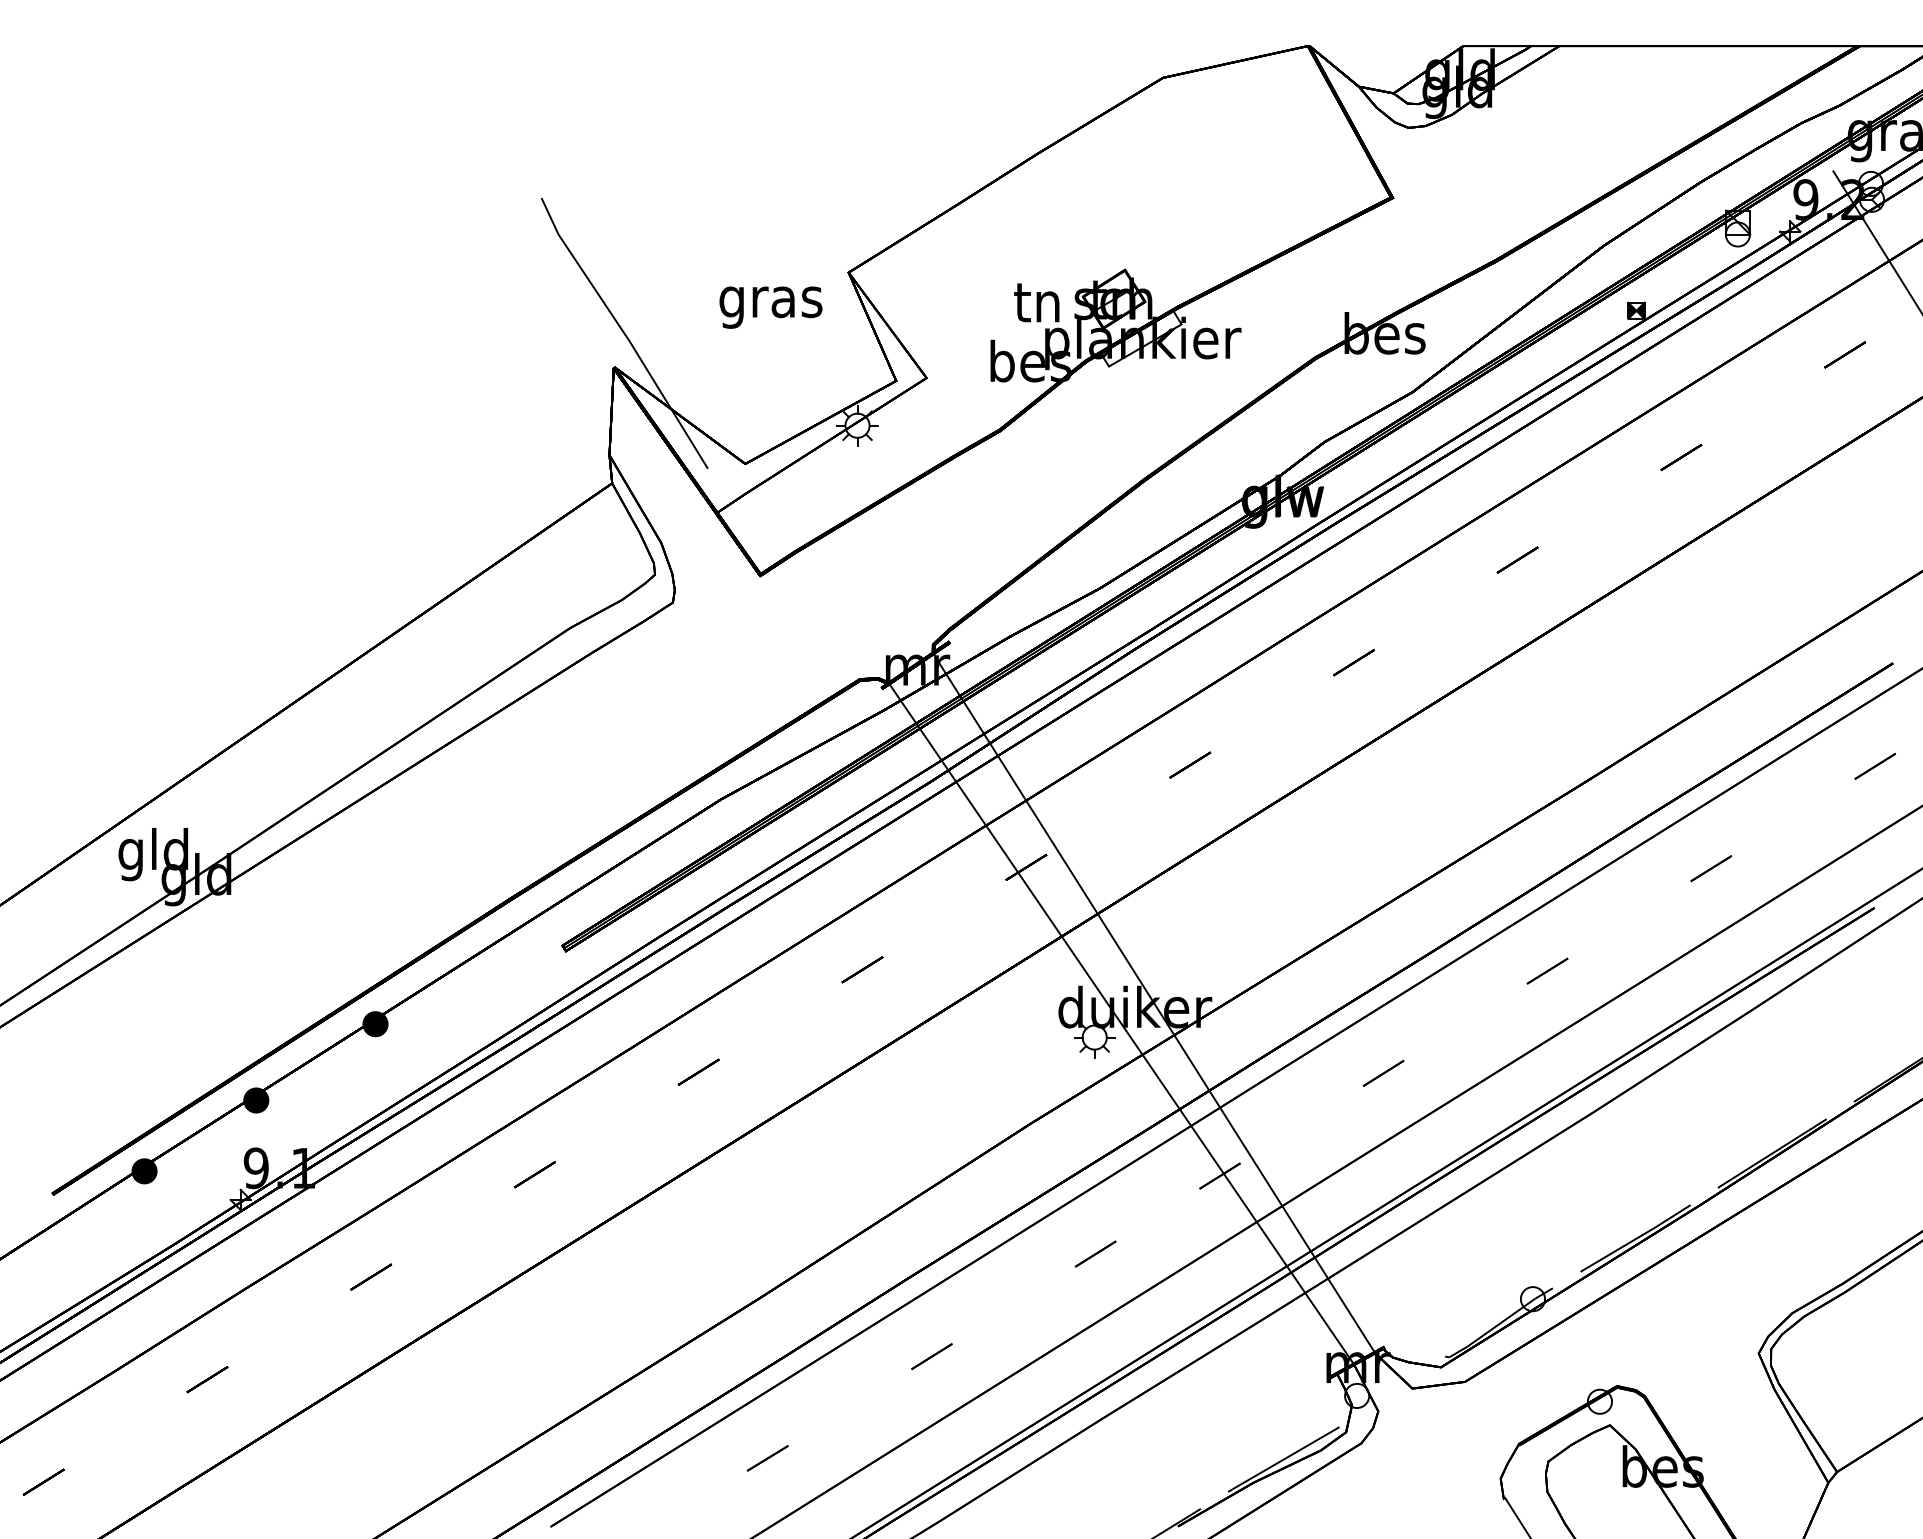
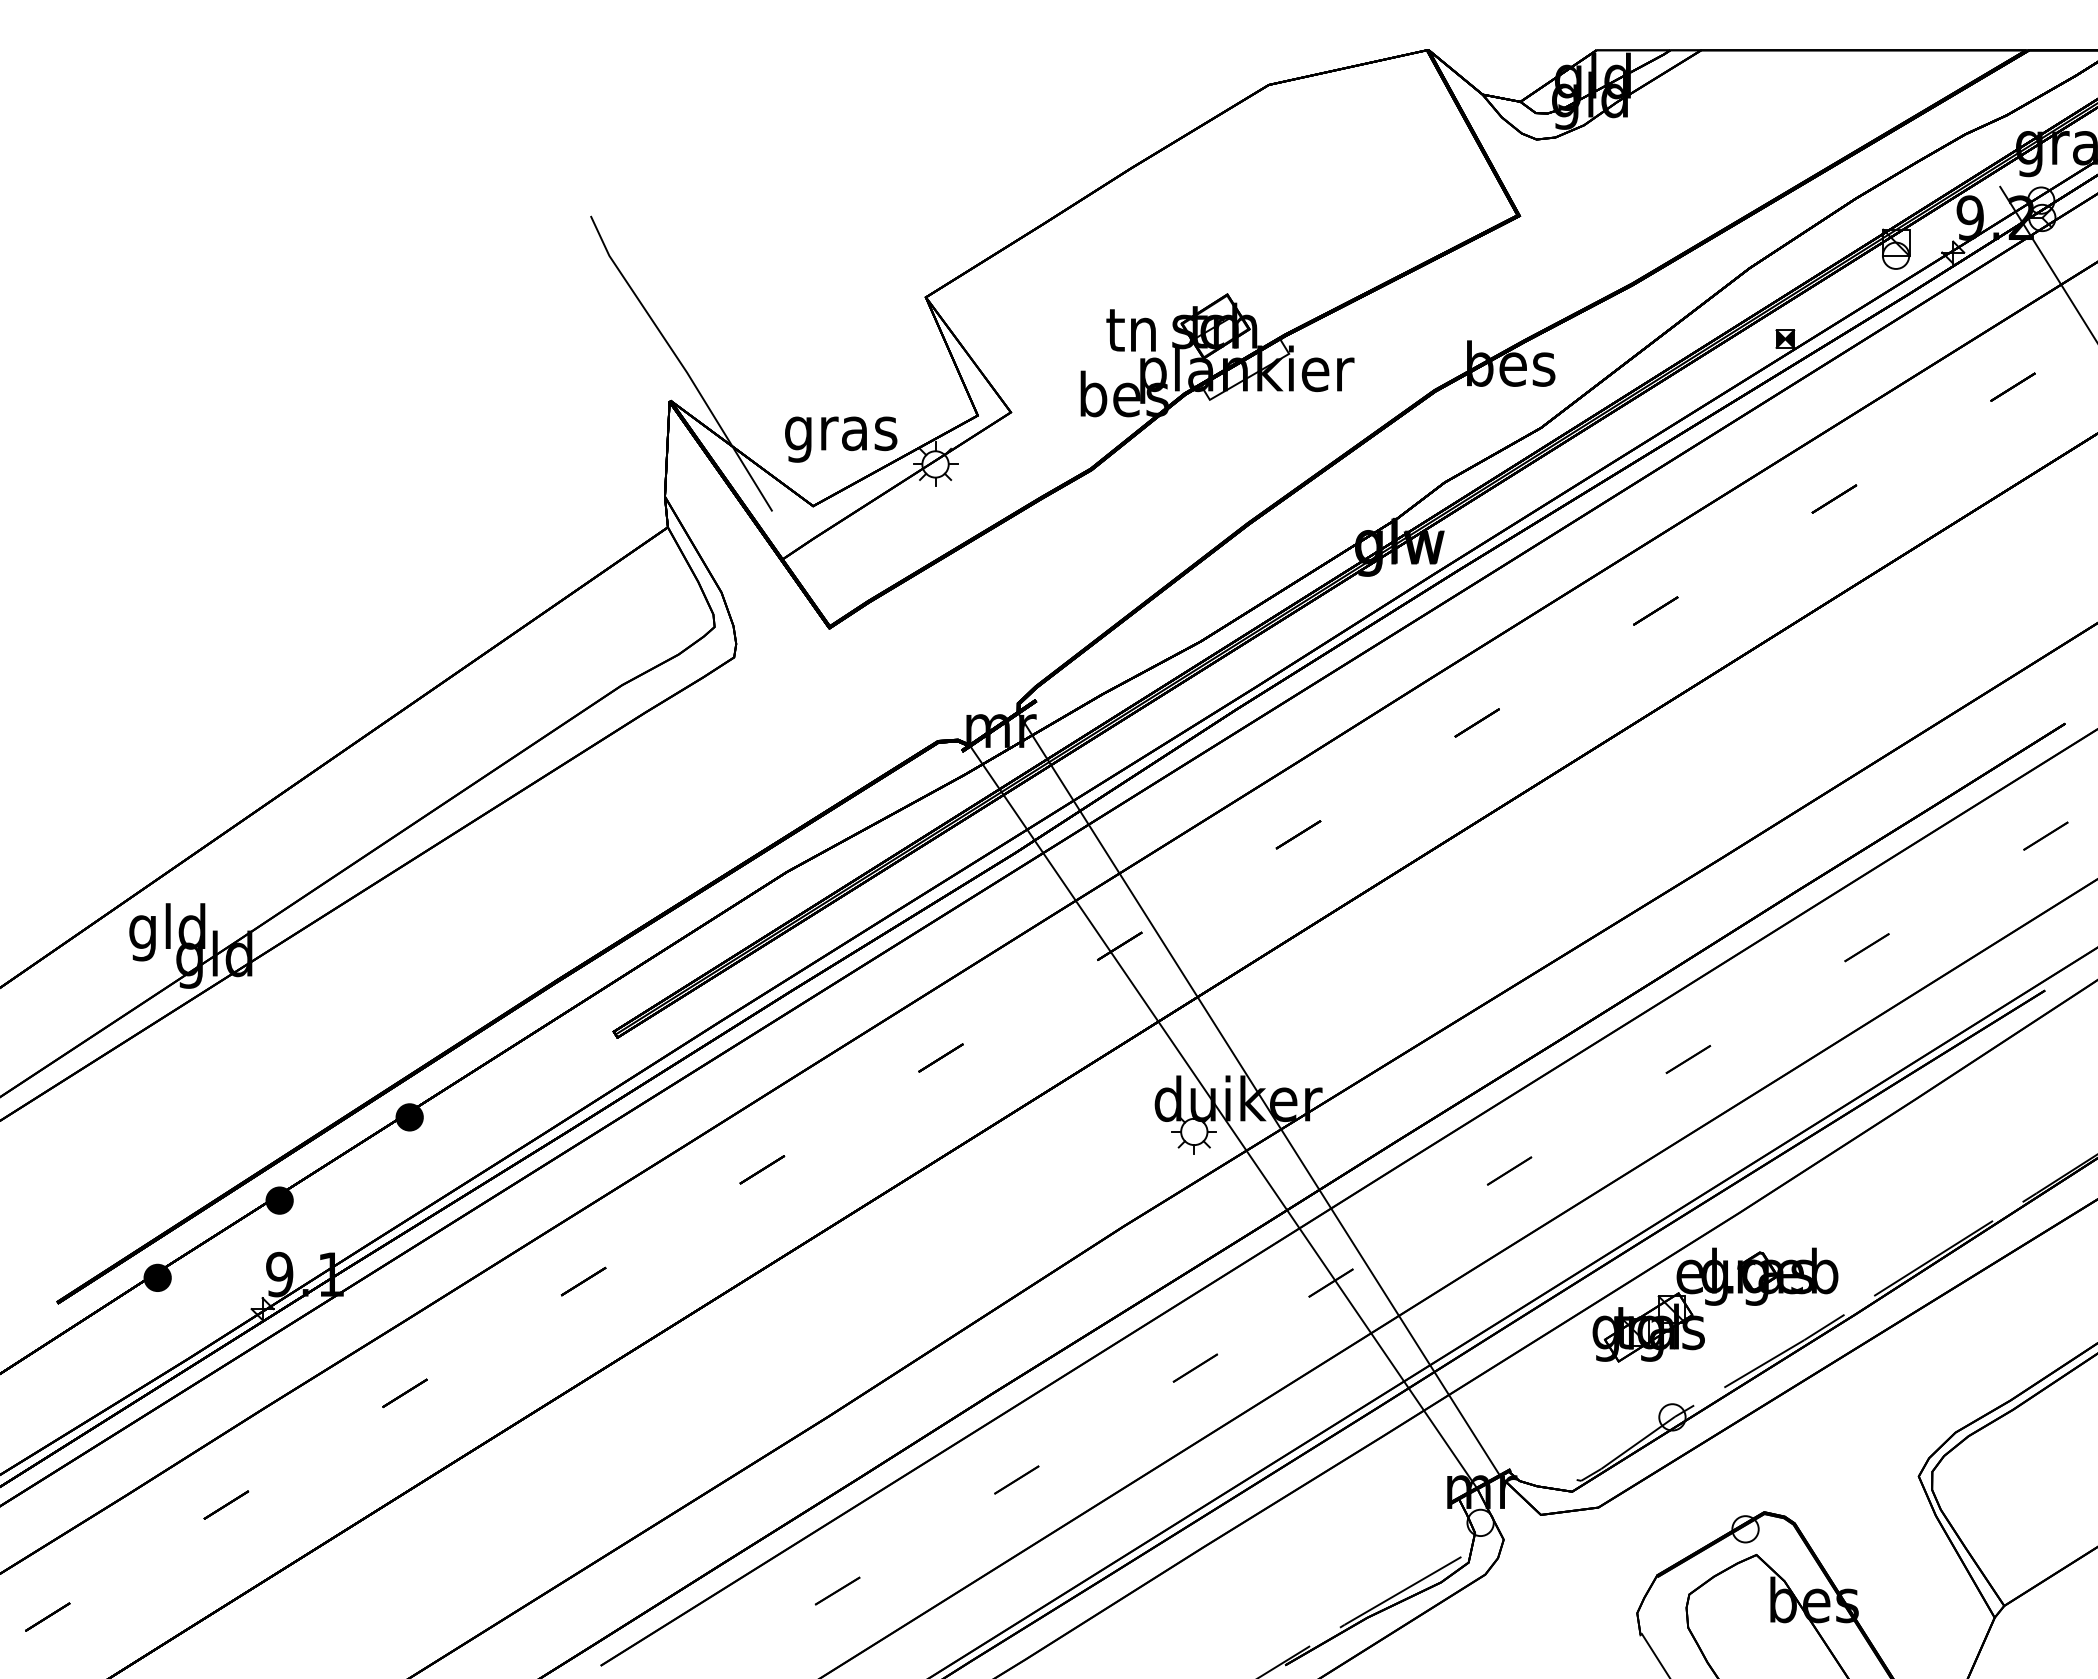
text: (771, 307) -> (841, 439), moved
part: (1572, 1195) -> (1715, 1304), added

